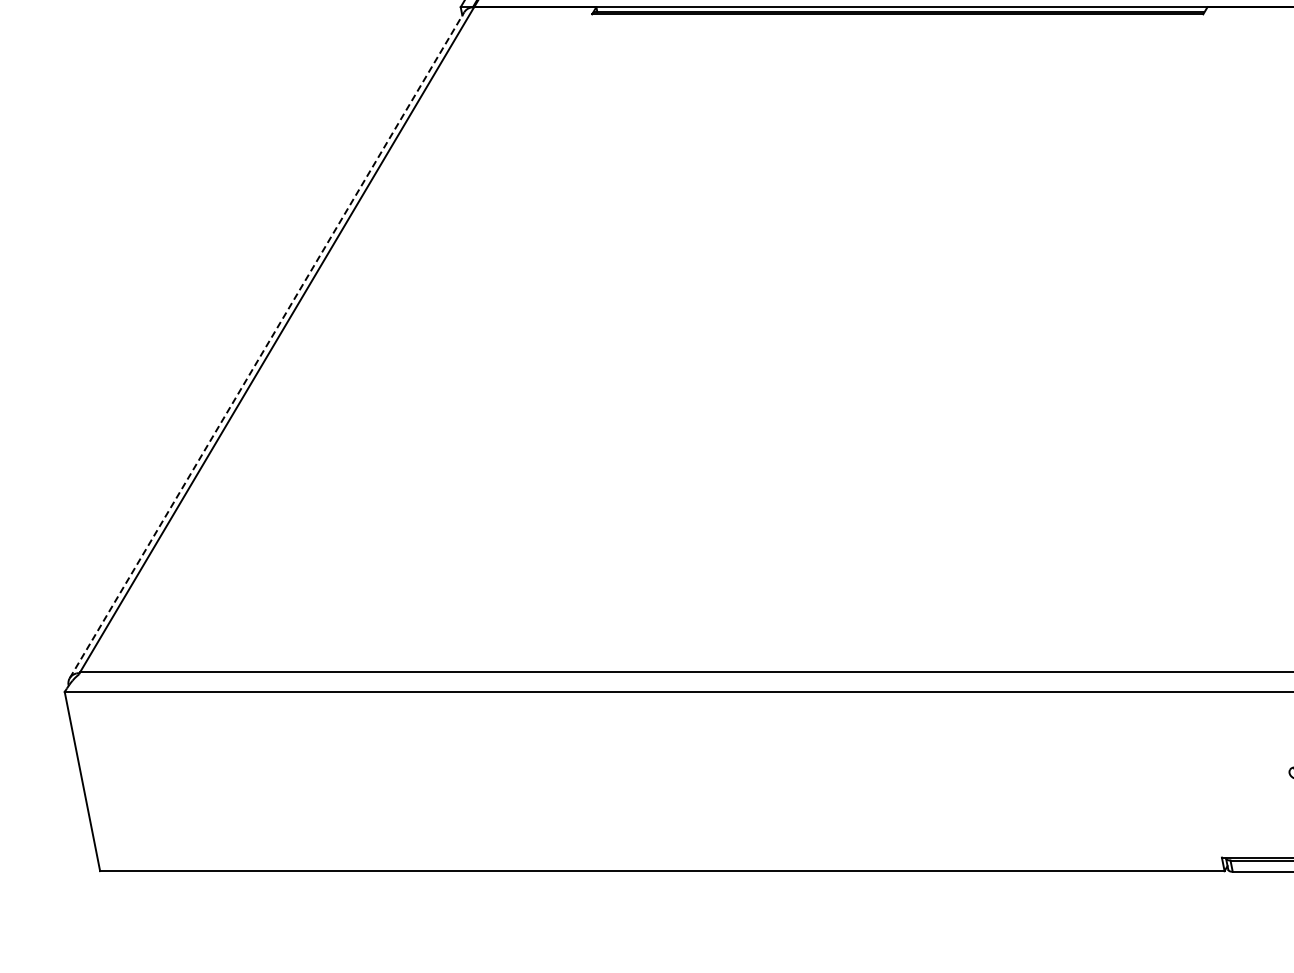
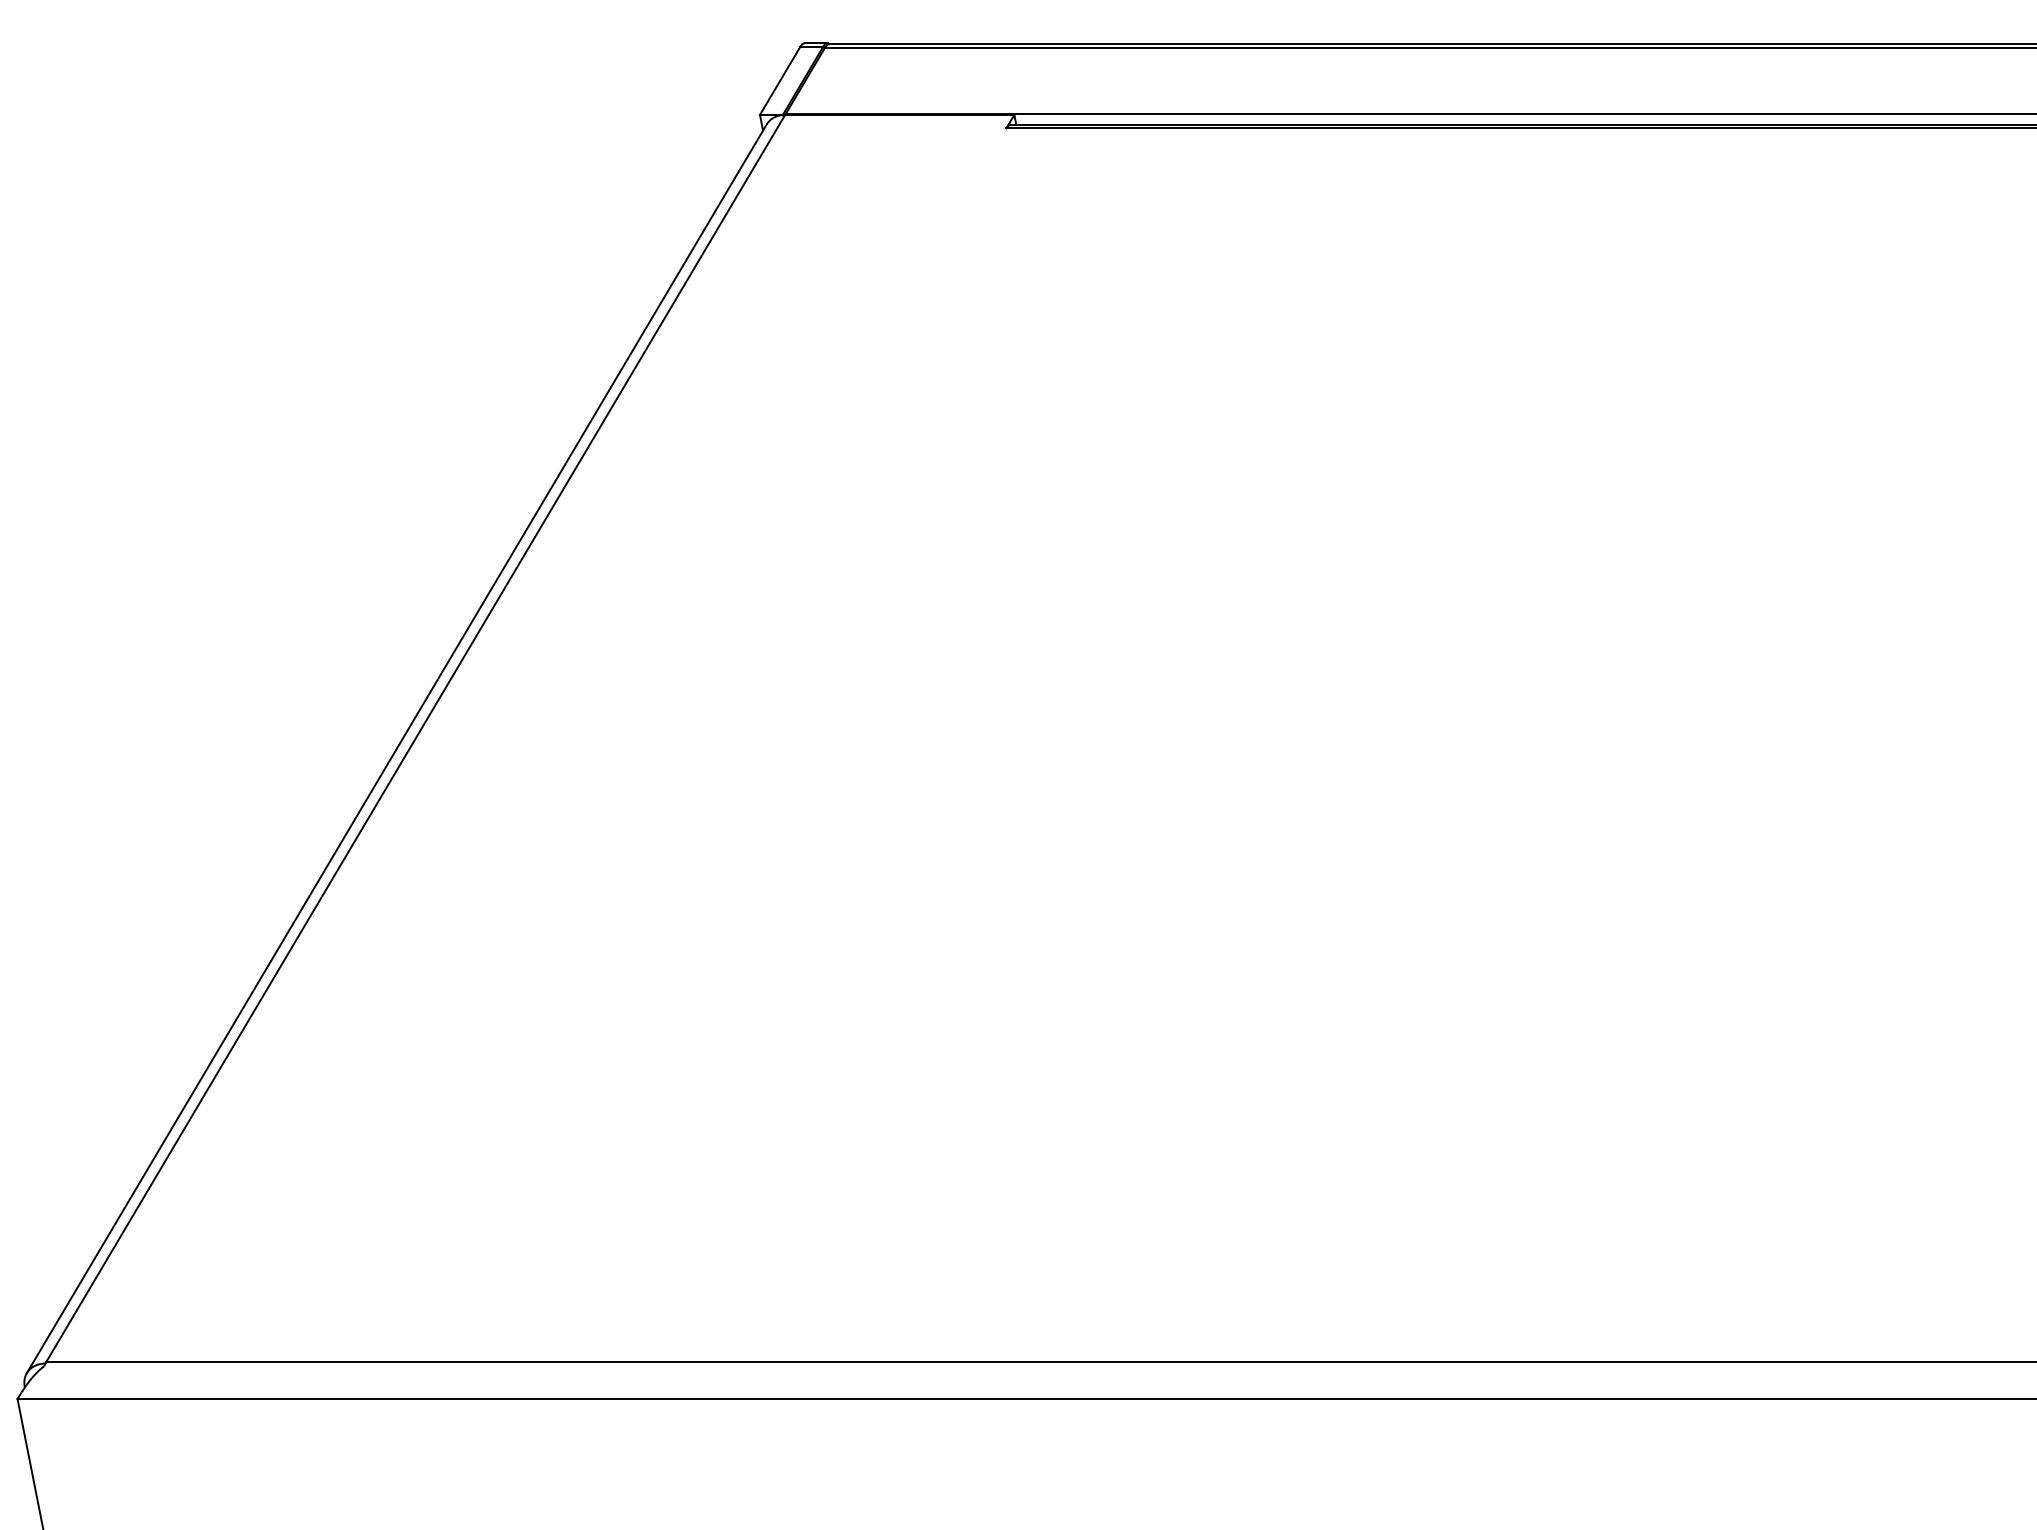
line: (267, 344) -> (397, 747), dashed -> solid

